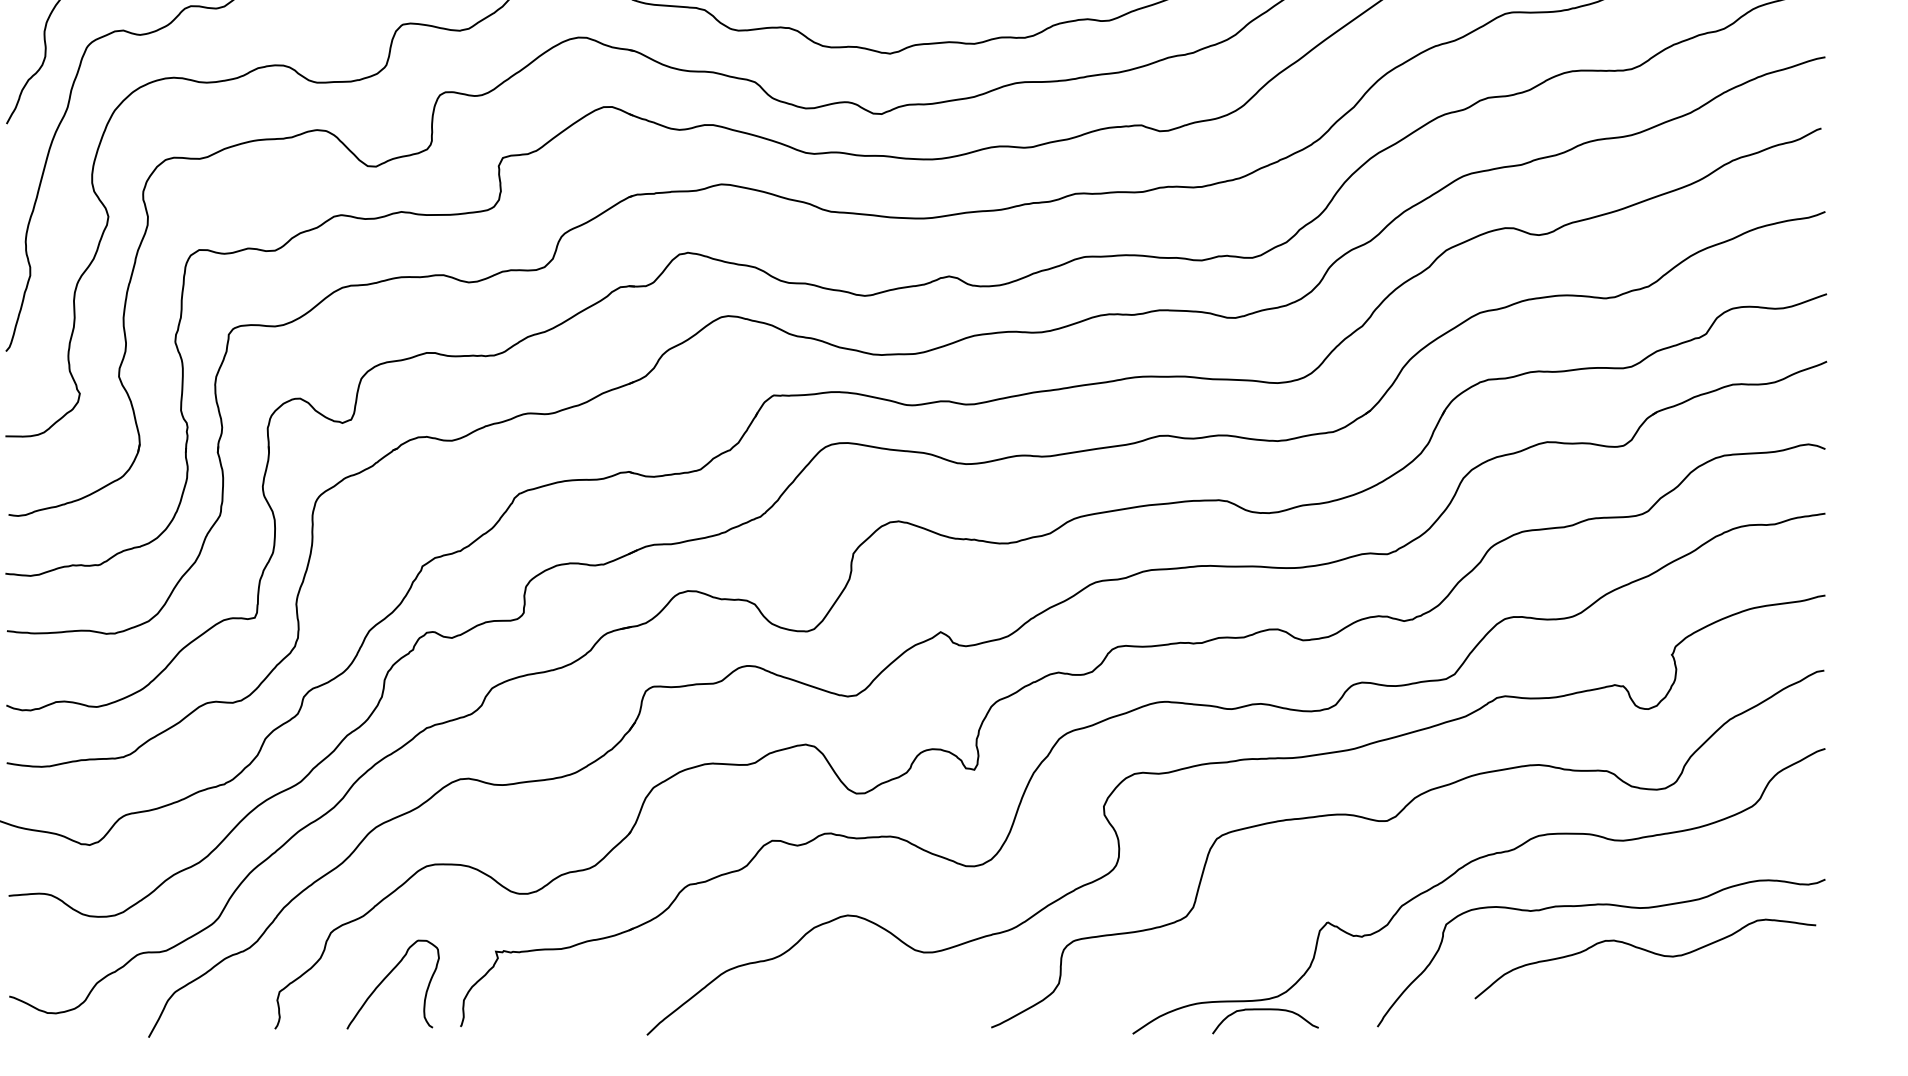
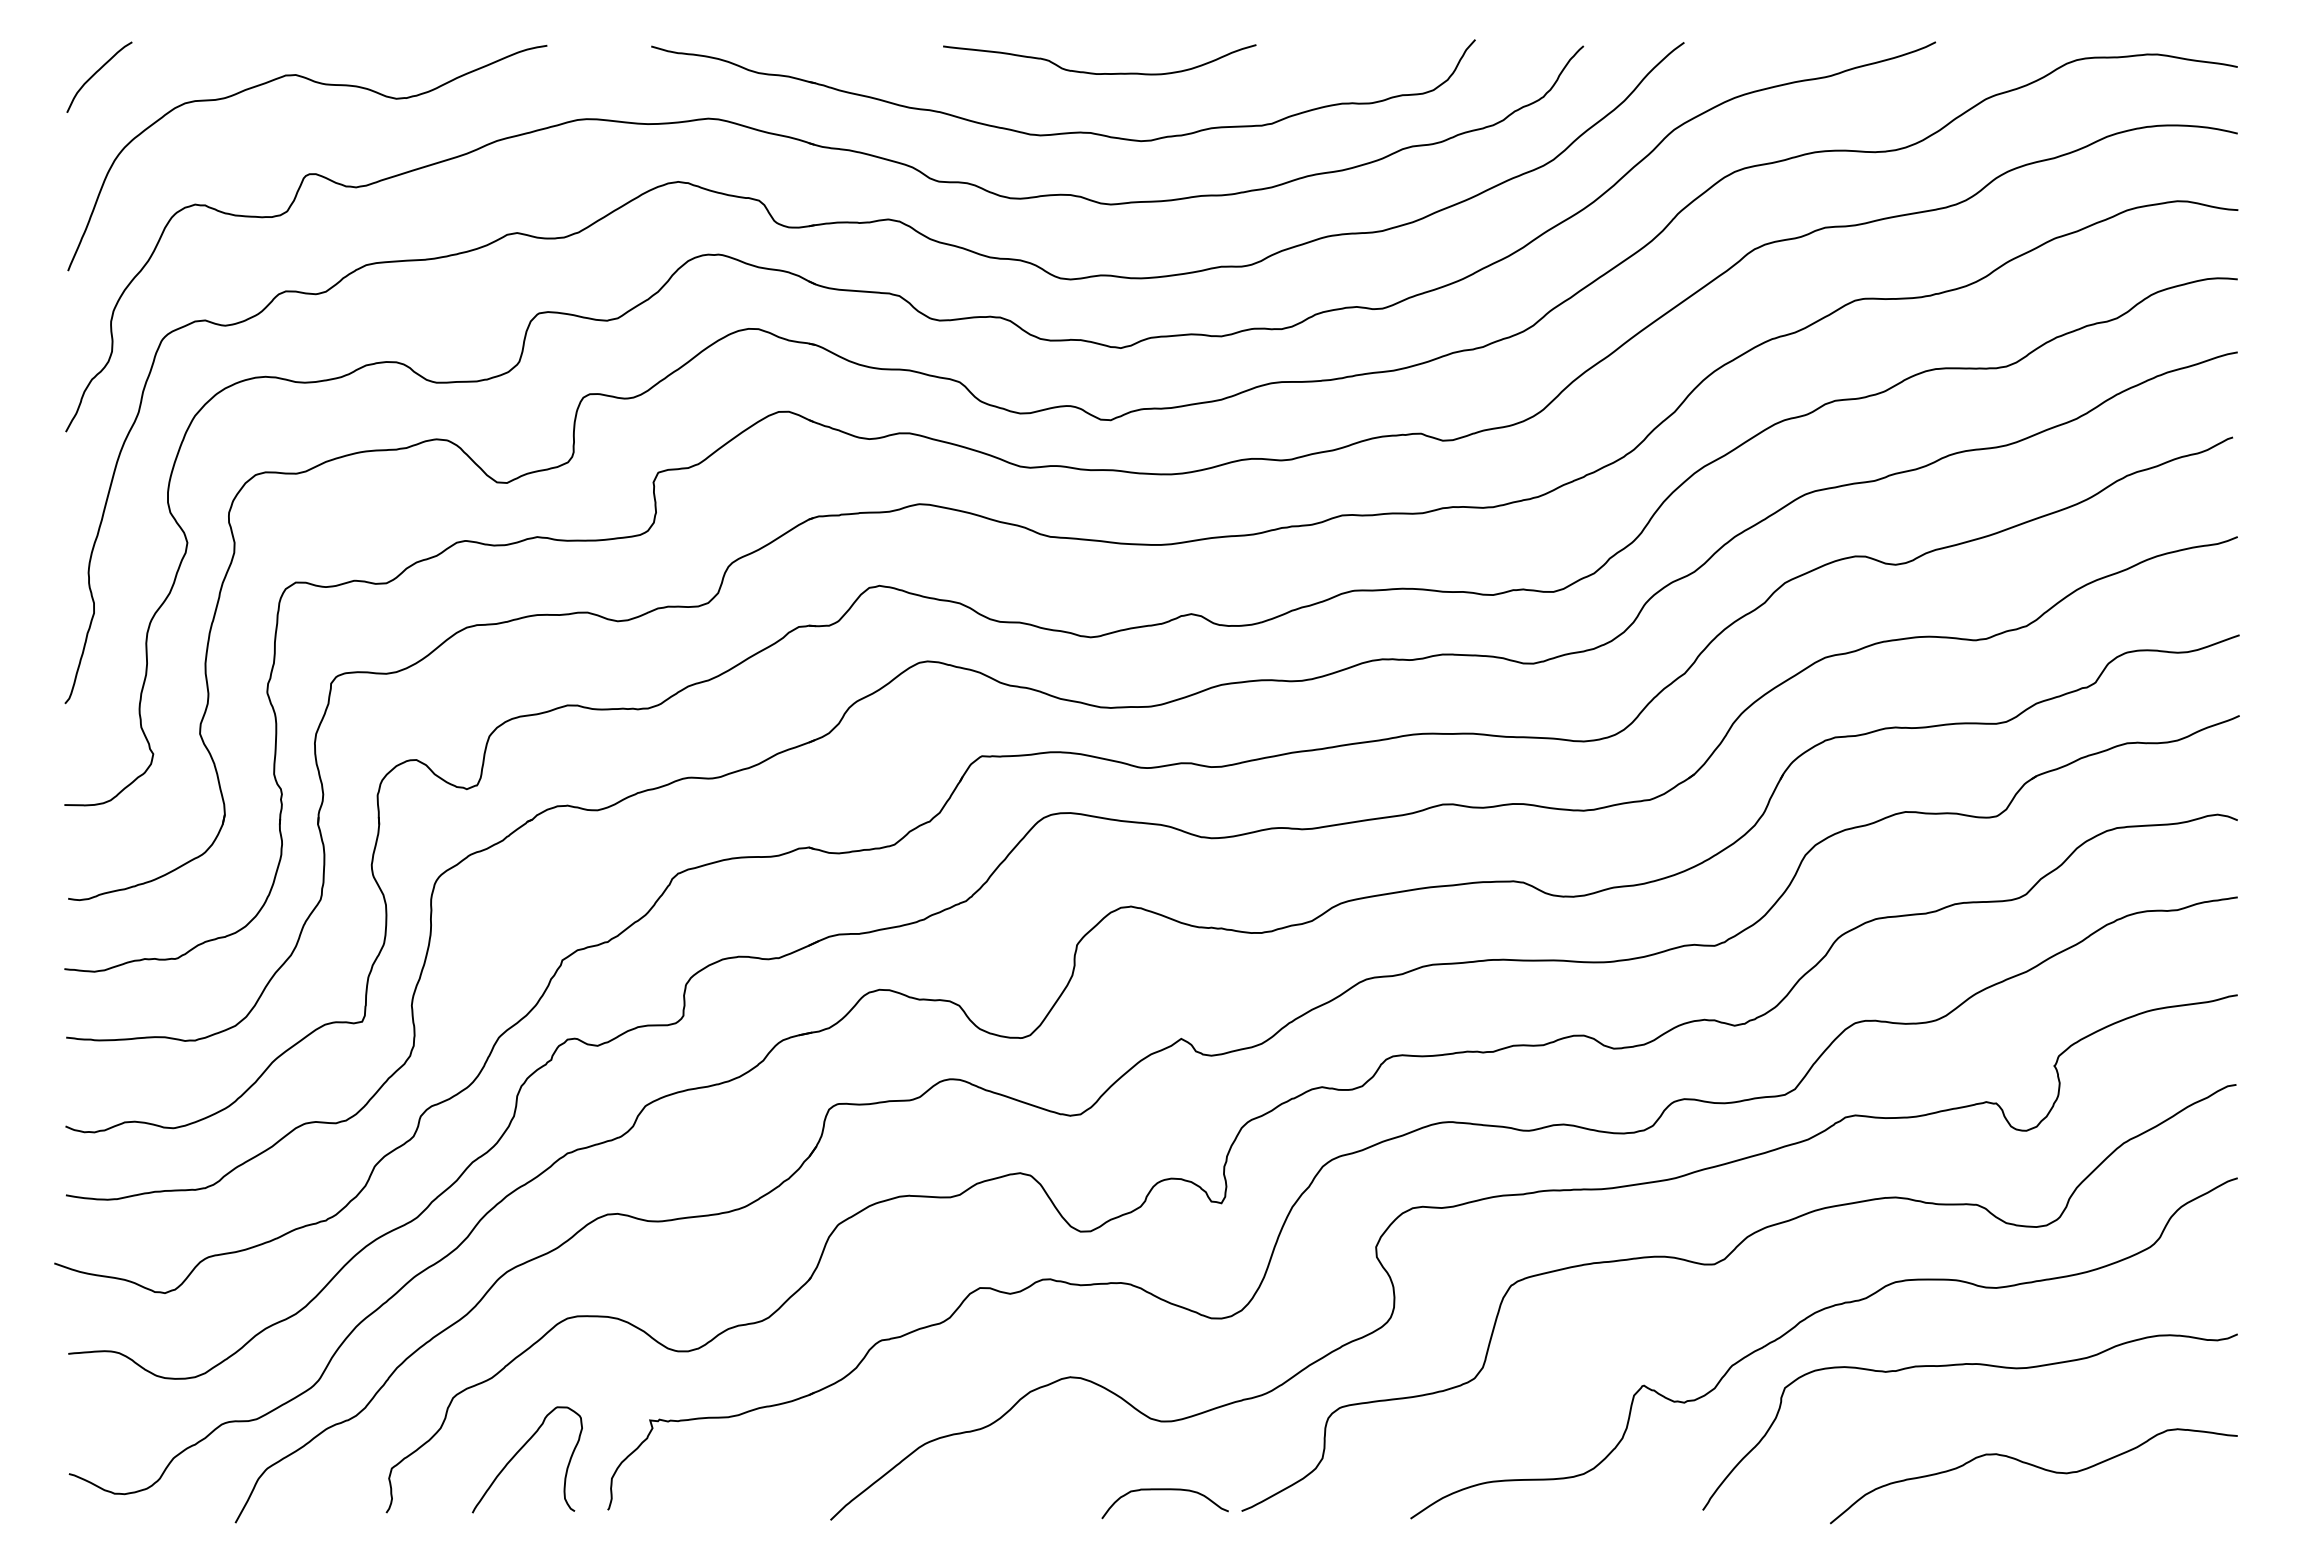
curve: (1646, 951) -> (2035, 1467), moved
curve: (1264, 1010) -> (1164, 1490), moved

